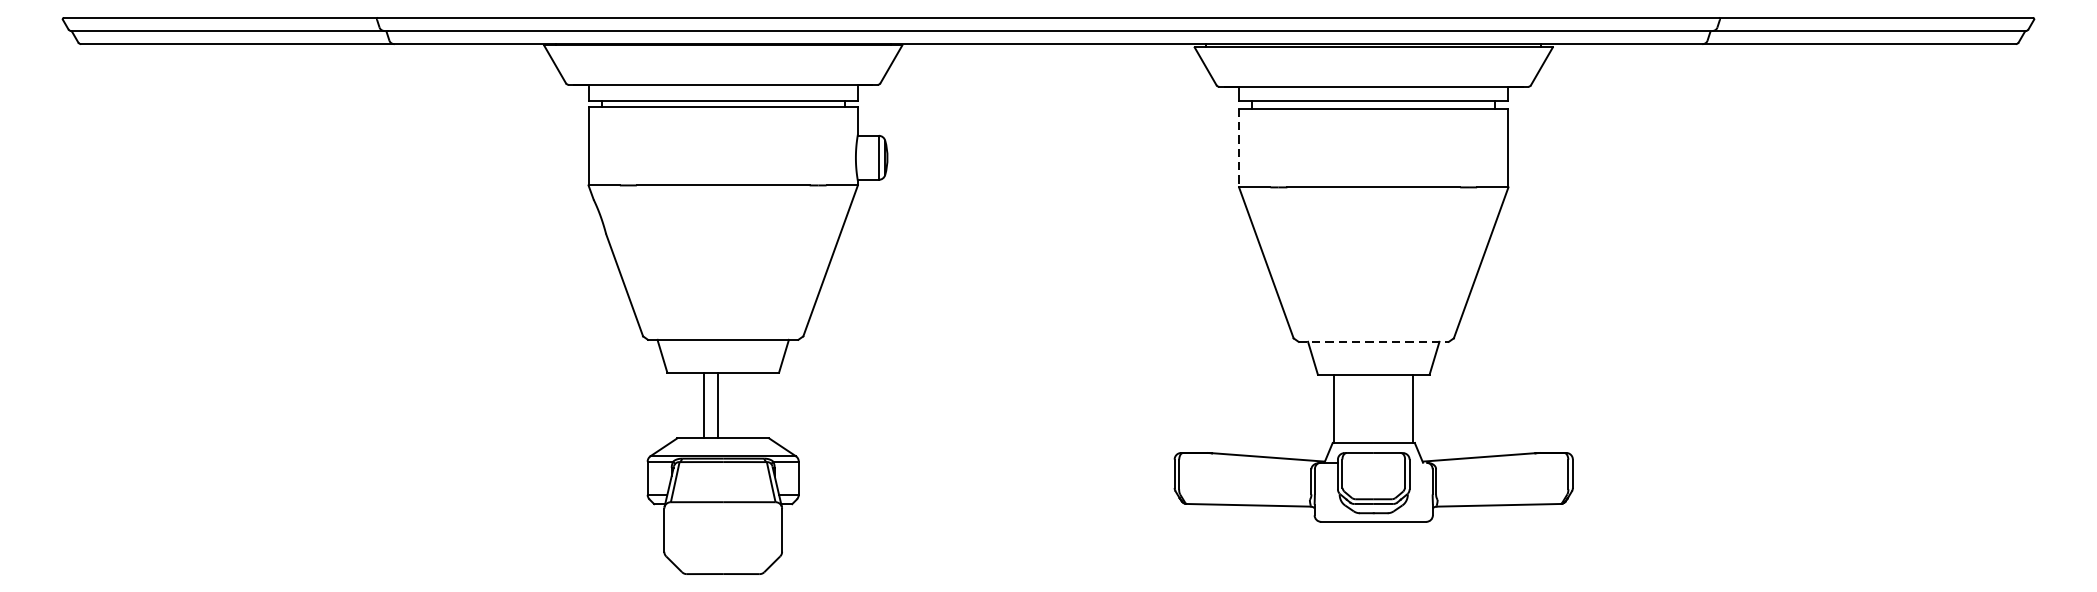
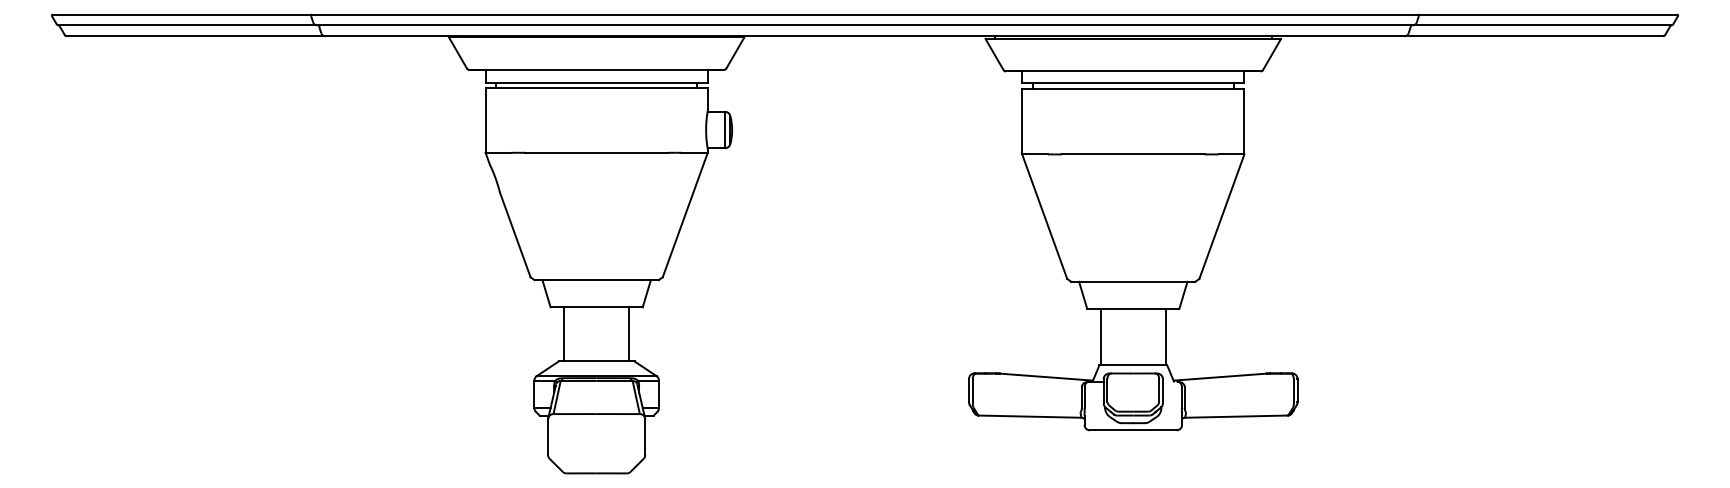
line: (1239, 147) -> (1022, 121), dashed -> solid
line: (1374, 341) -> (1133, 281), dashed -> solid
line: (704, 405) -> (564, 334), moved
line: (718, 405) -> (629, 334), moved

